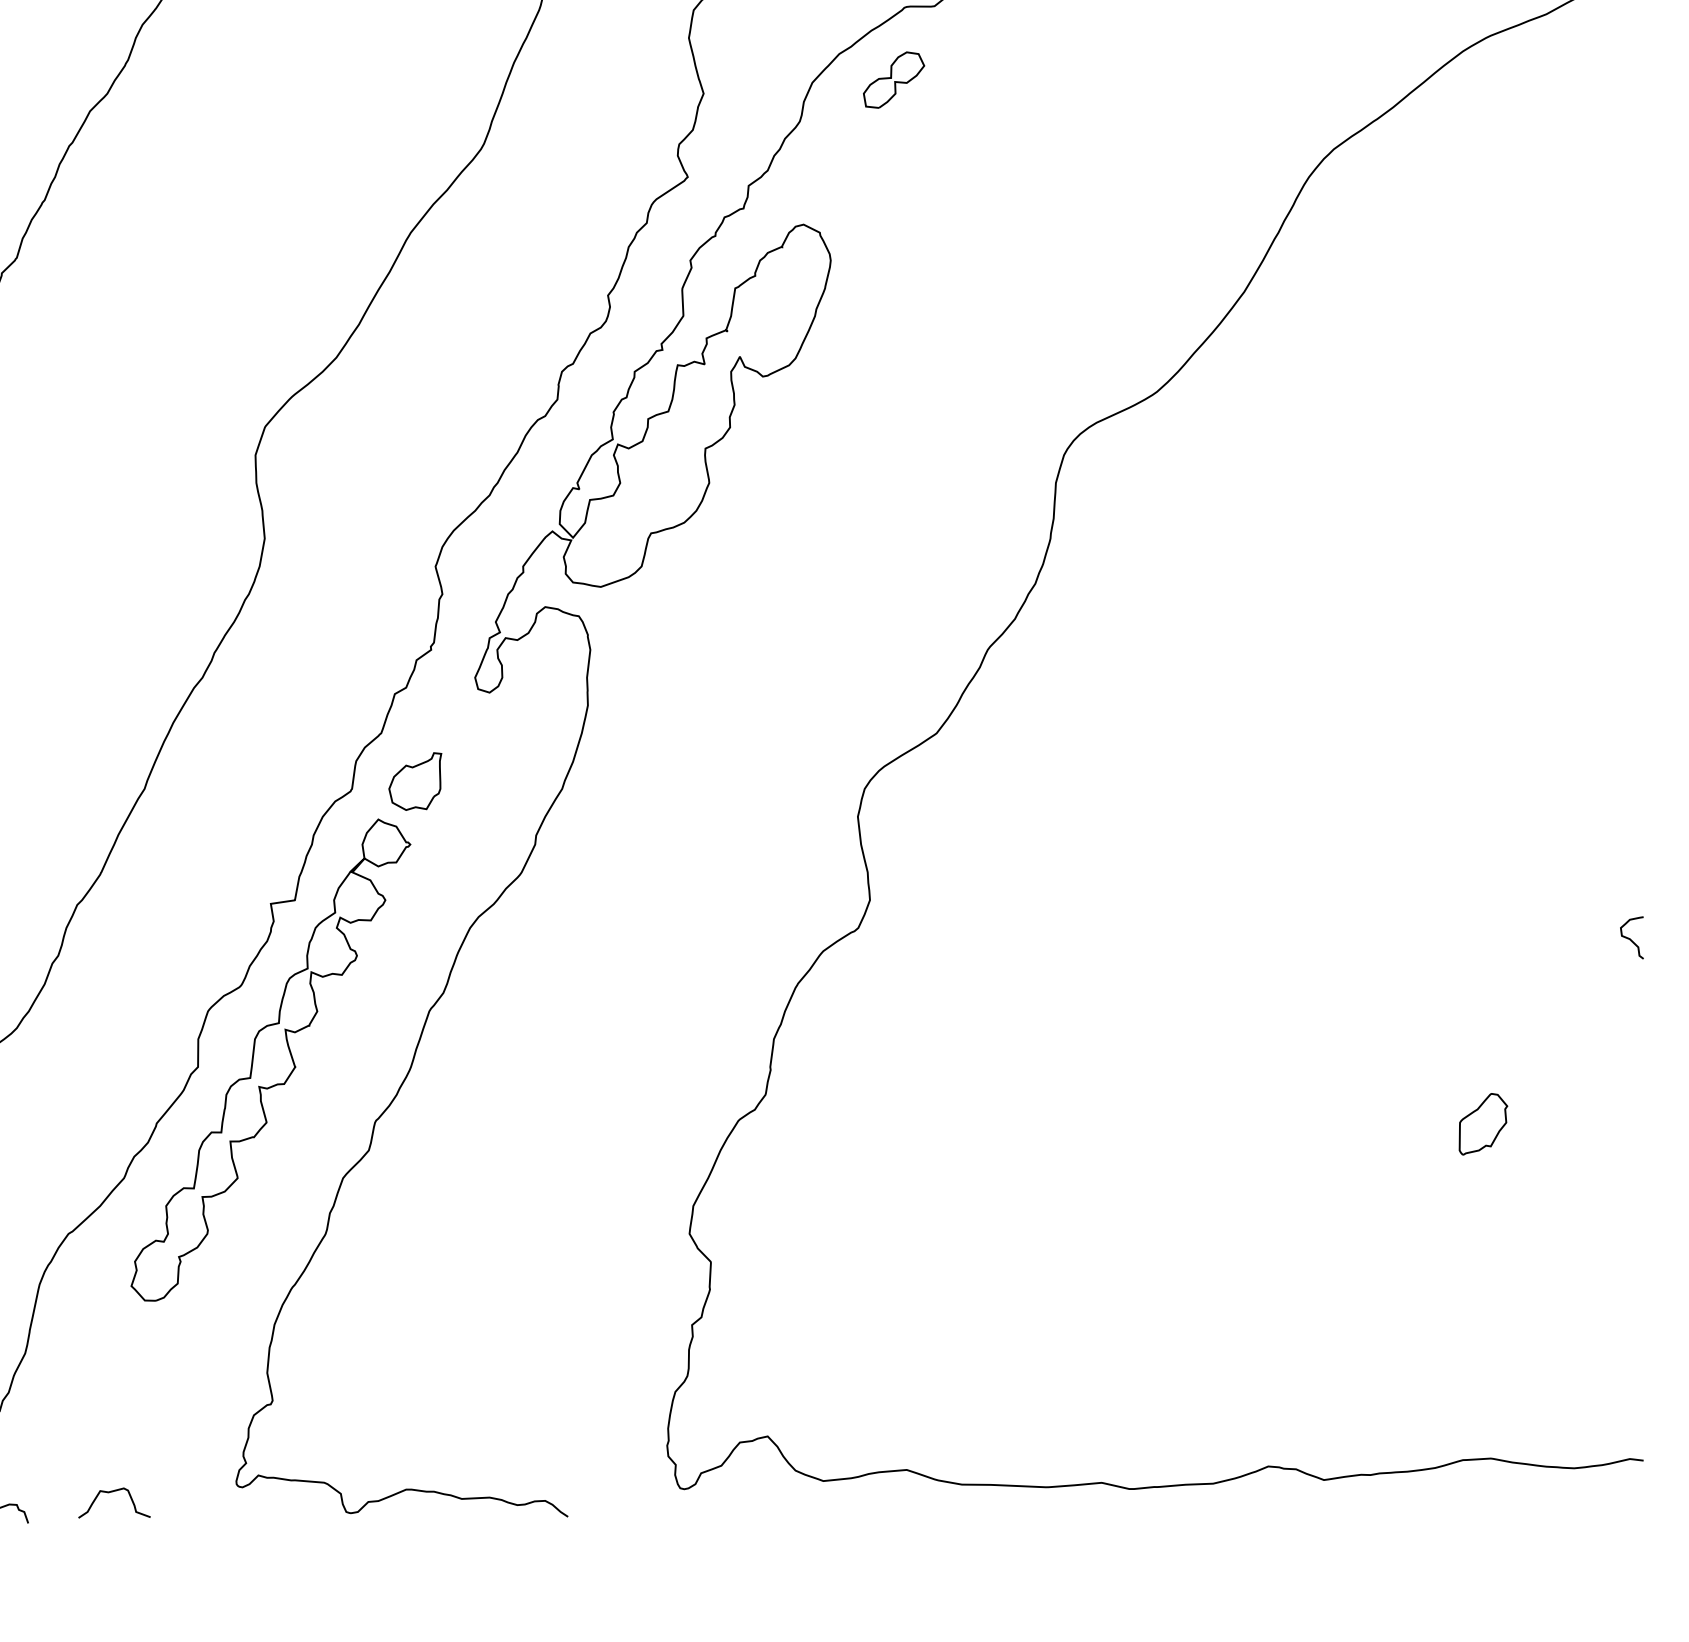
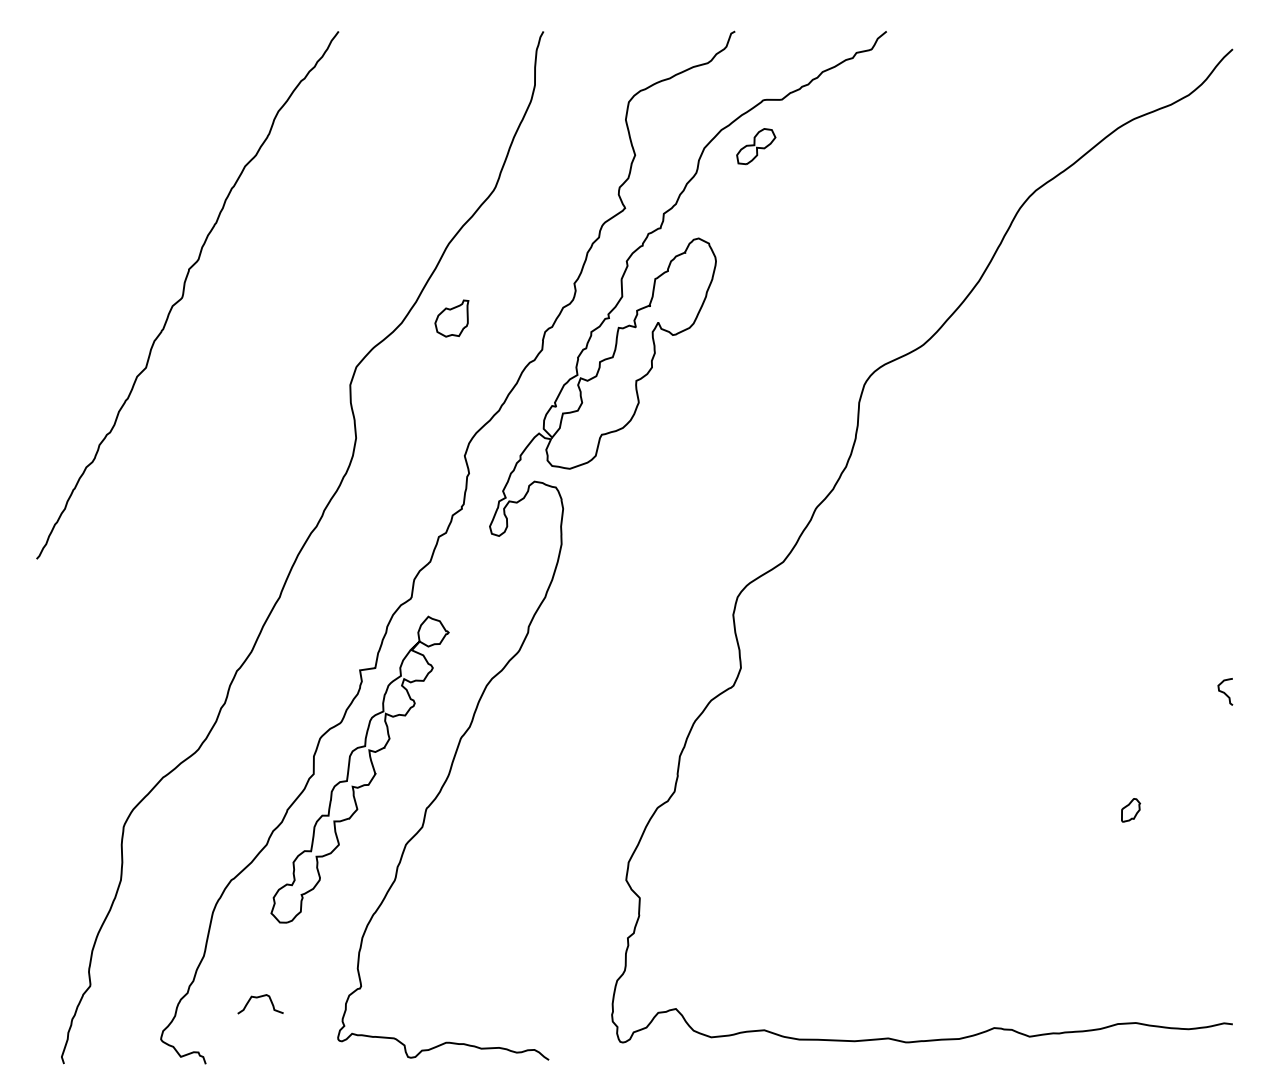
part: (414, 781) -> (451, 318), moved
part: (1482, 1124) -> (1130, 810), size x0.6
curve: (109, 1493) -> (257, 998), moved

